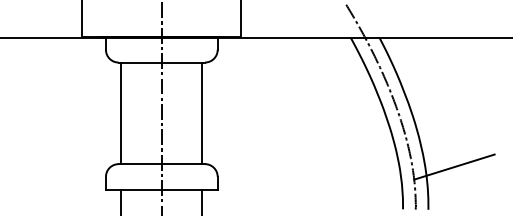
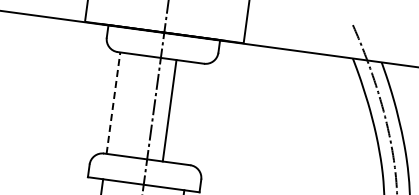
line: (121, 113) -> (113, 103), solid -> dashed
line: (202, 113) -> (169, 110), moved

